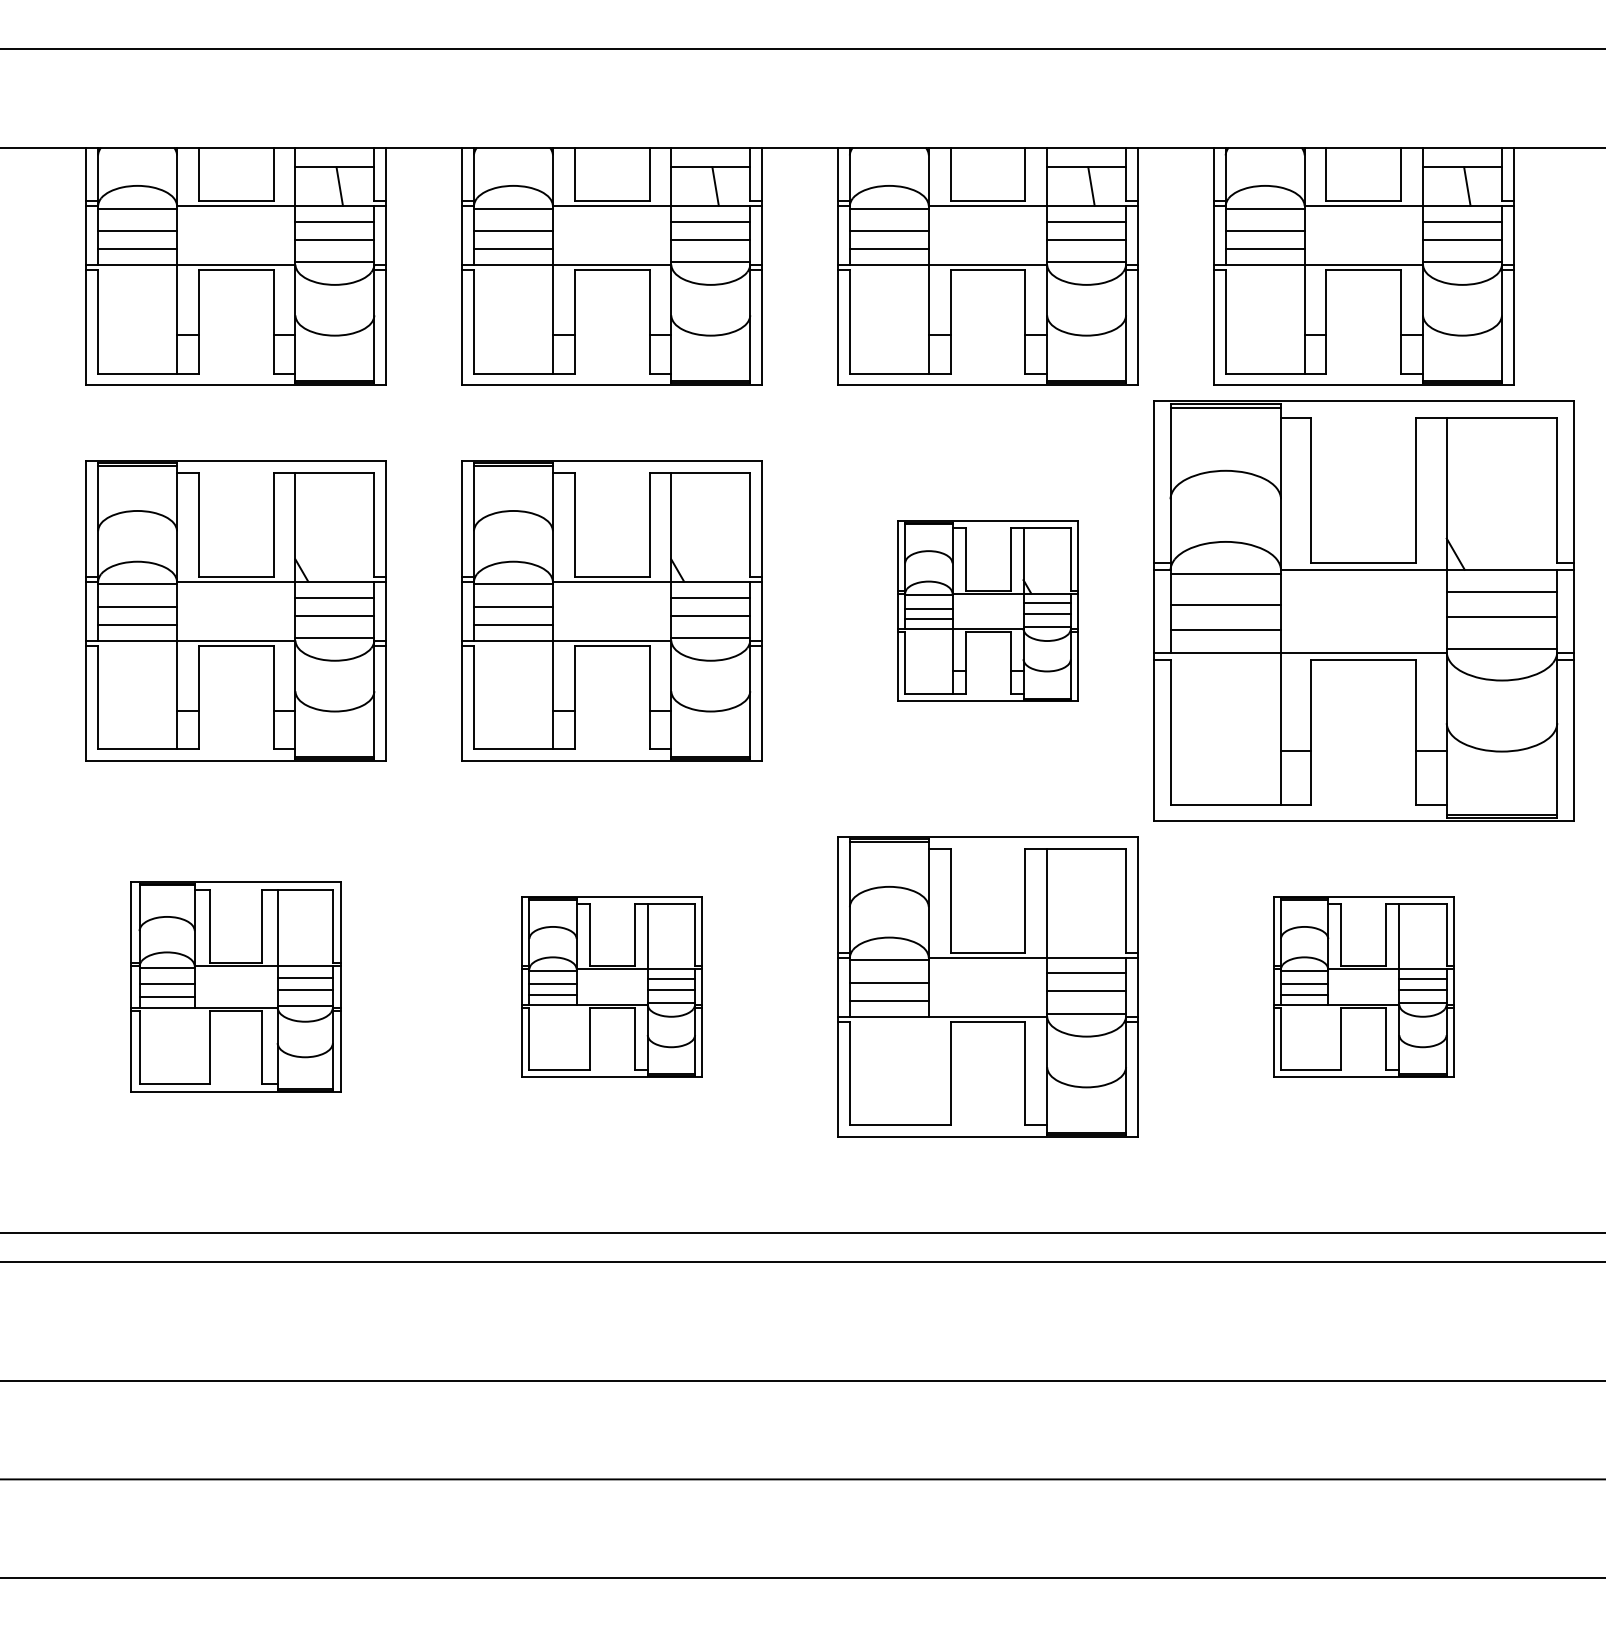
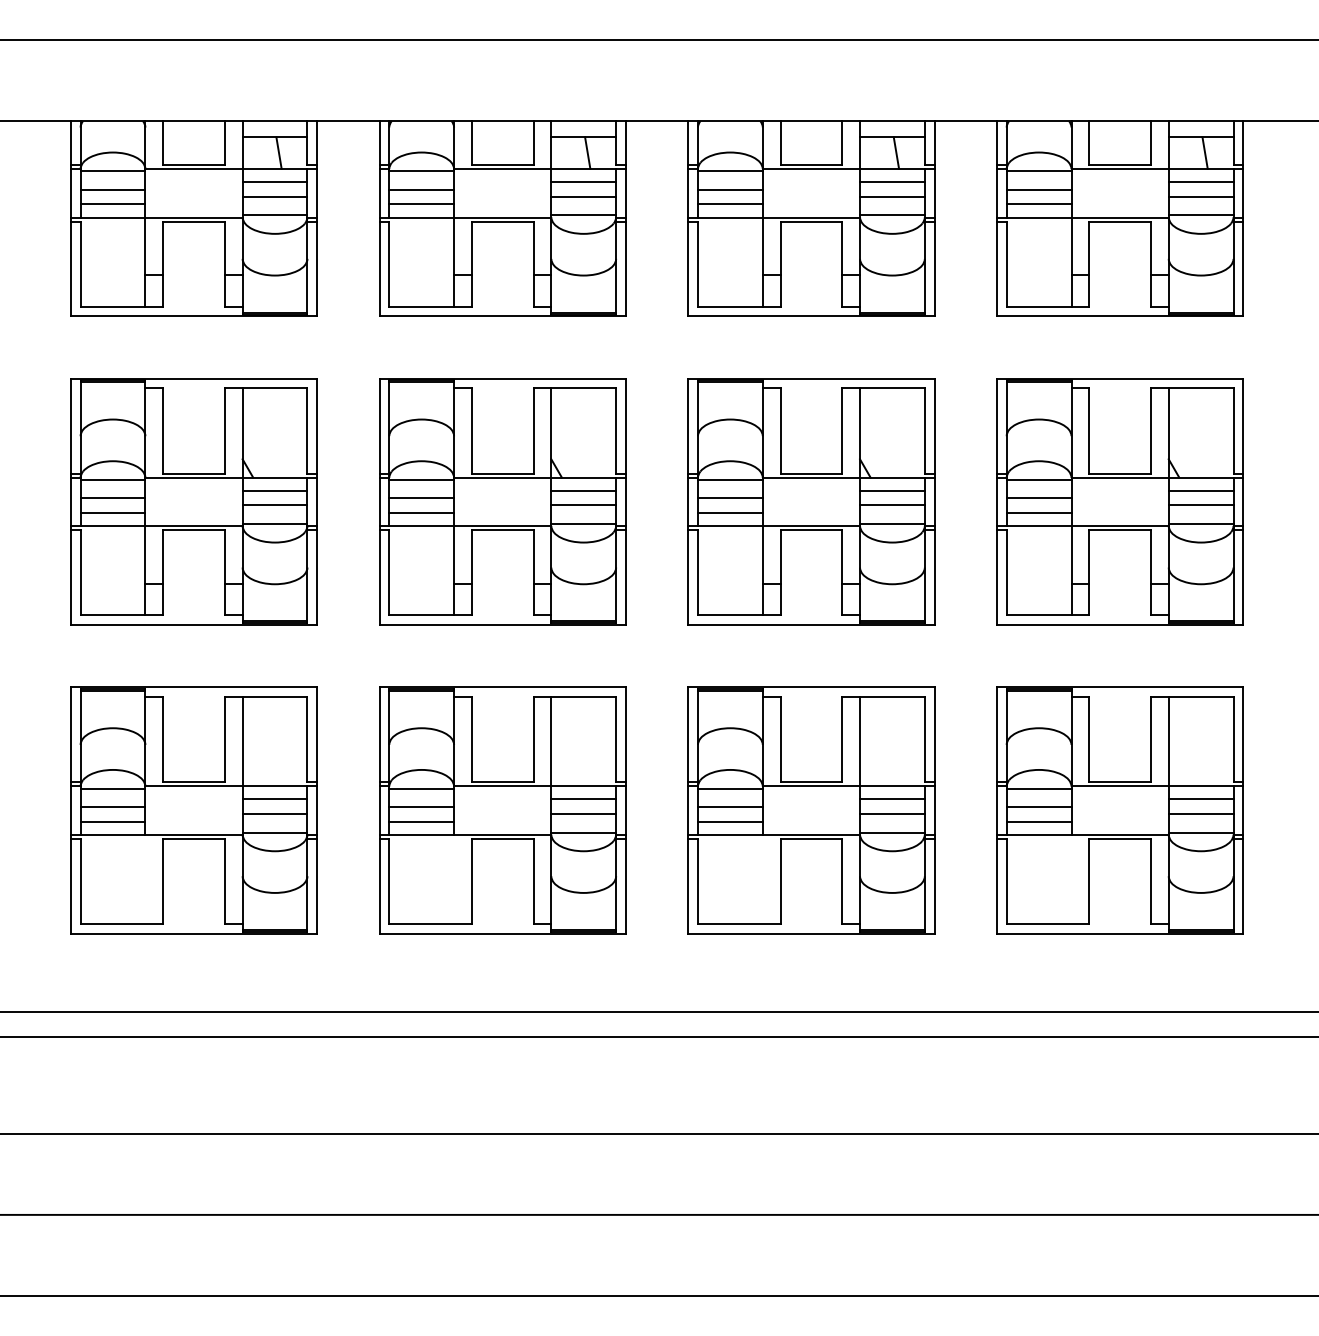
part: (988, 610) -> (811, 501), size x1.67
part: (1363, 610) -> (1119, 501), size x0.71
part: (235, 987) -> (193, 810), size x1.43
part: (611, 987) -> (502, 810), size x1.67
part: (1363, 987) -> (1119, 810), size x1.67

